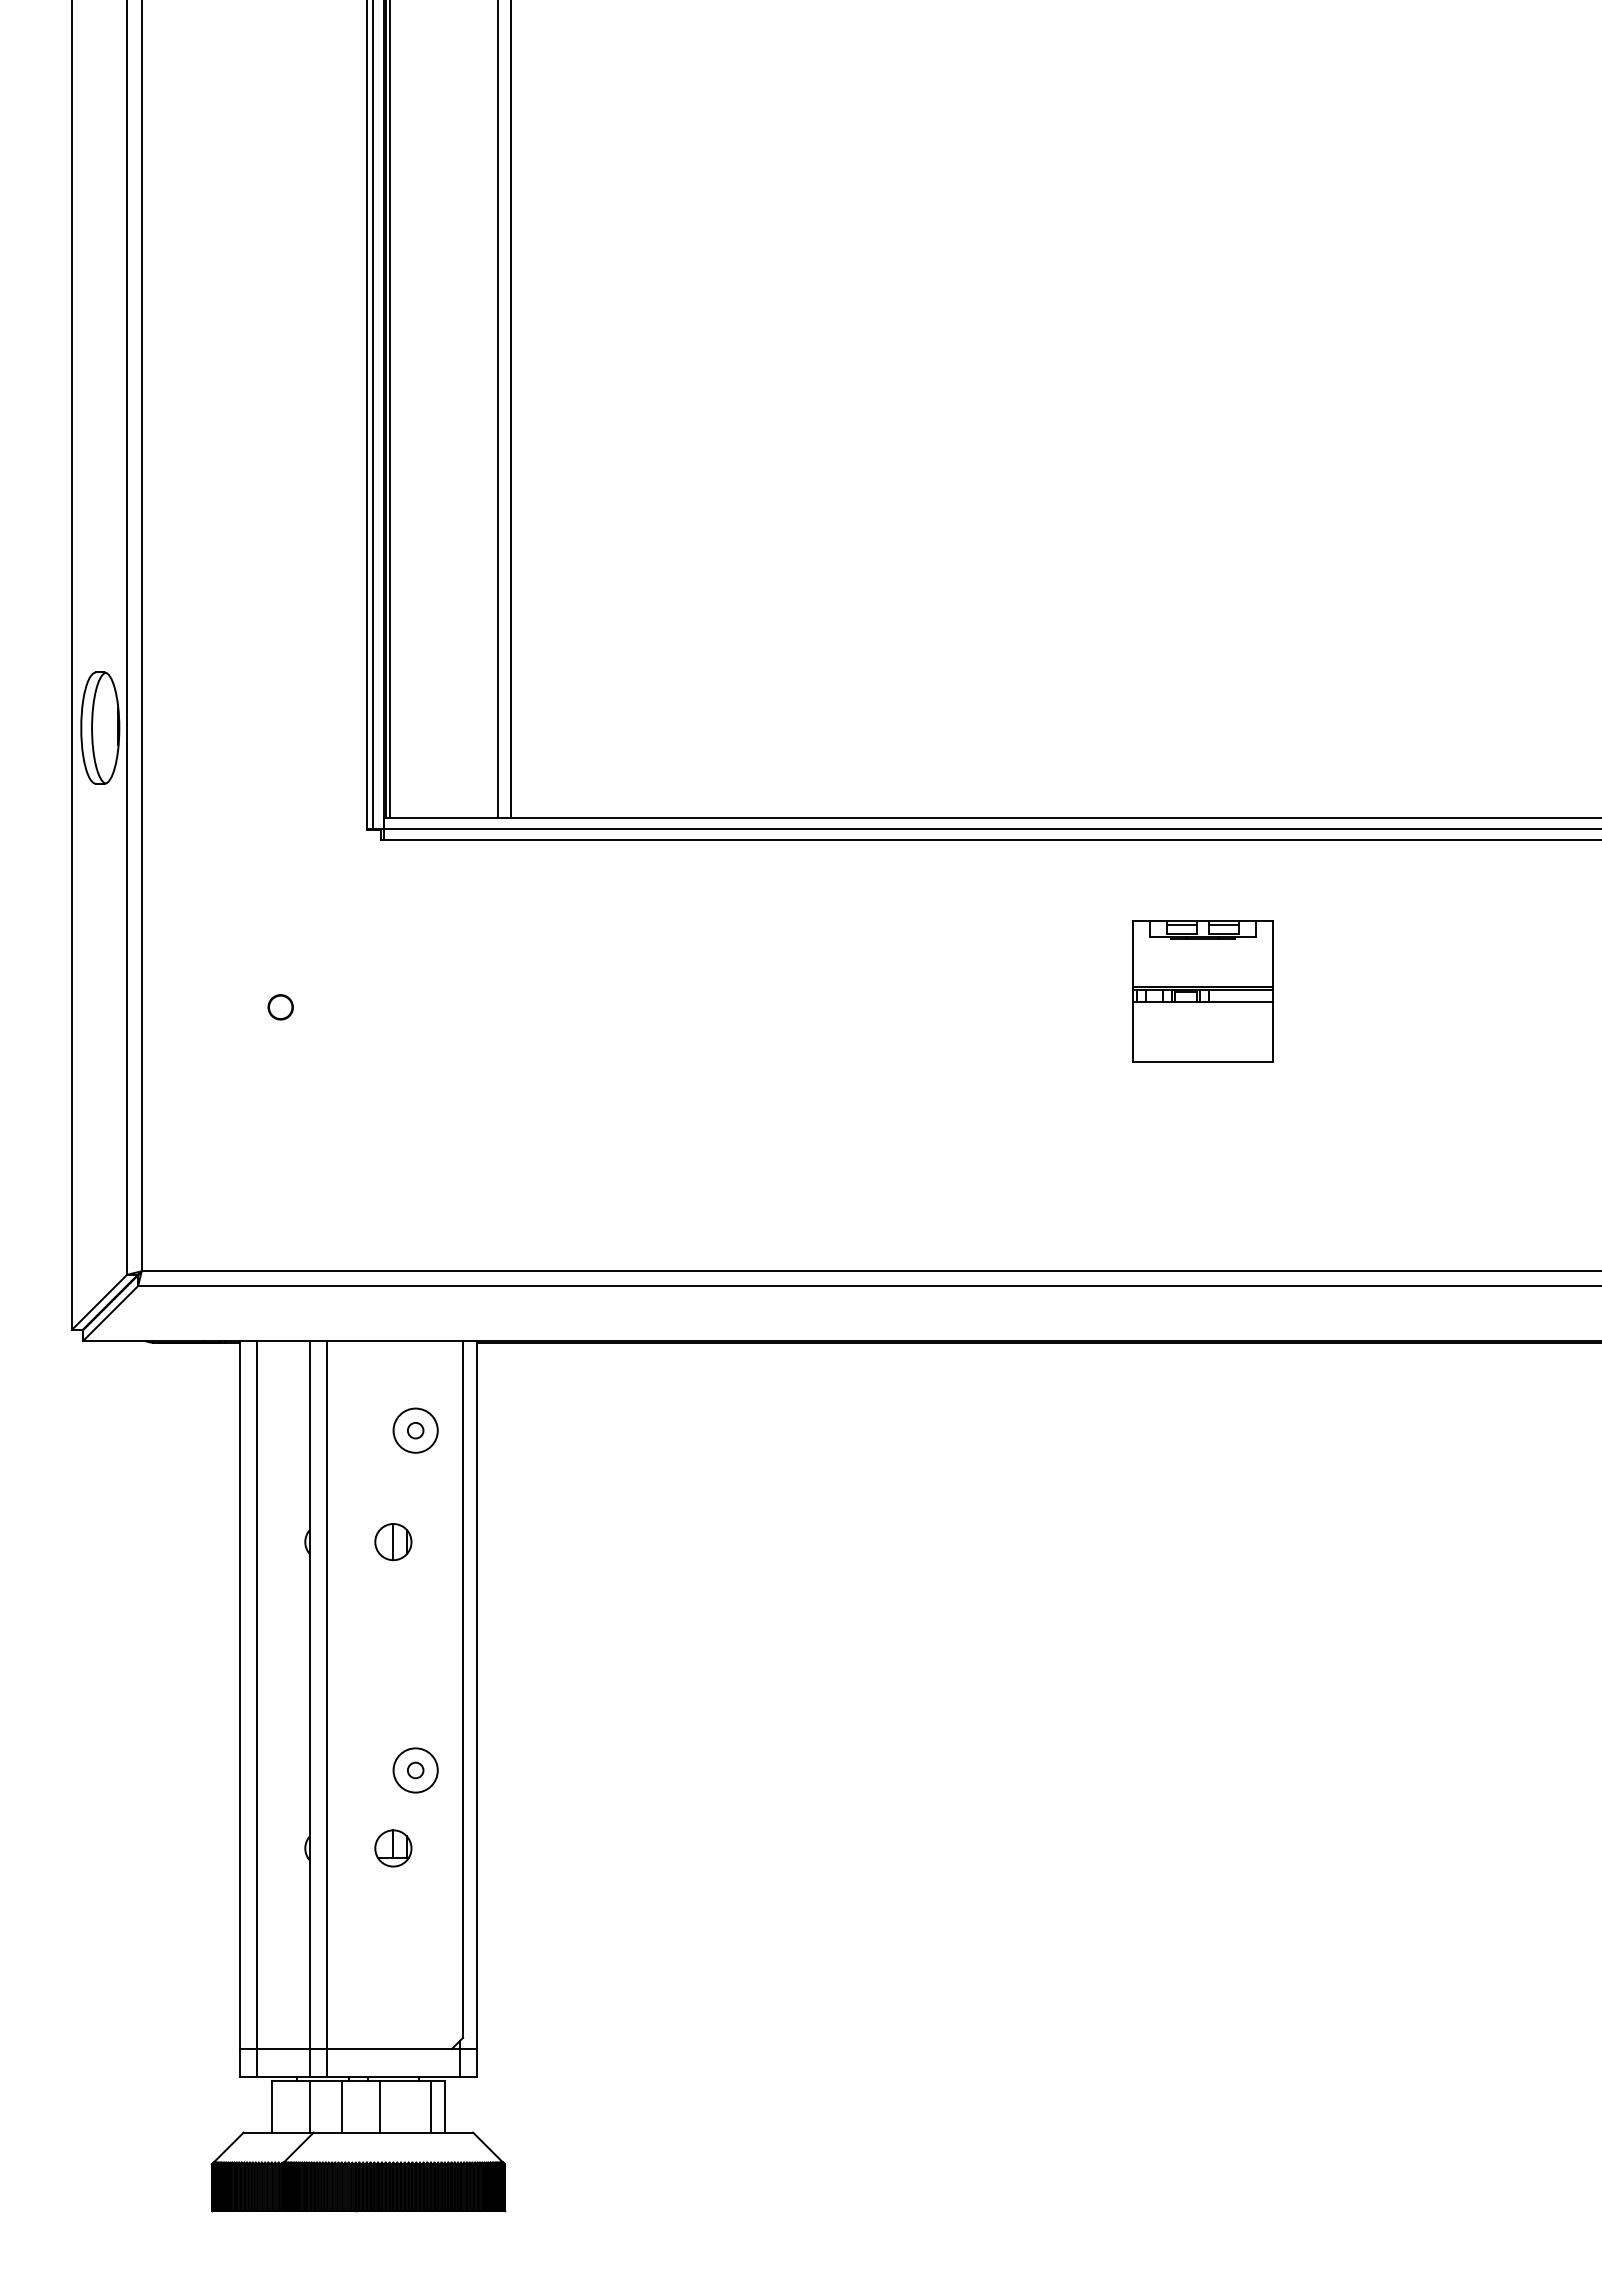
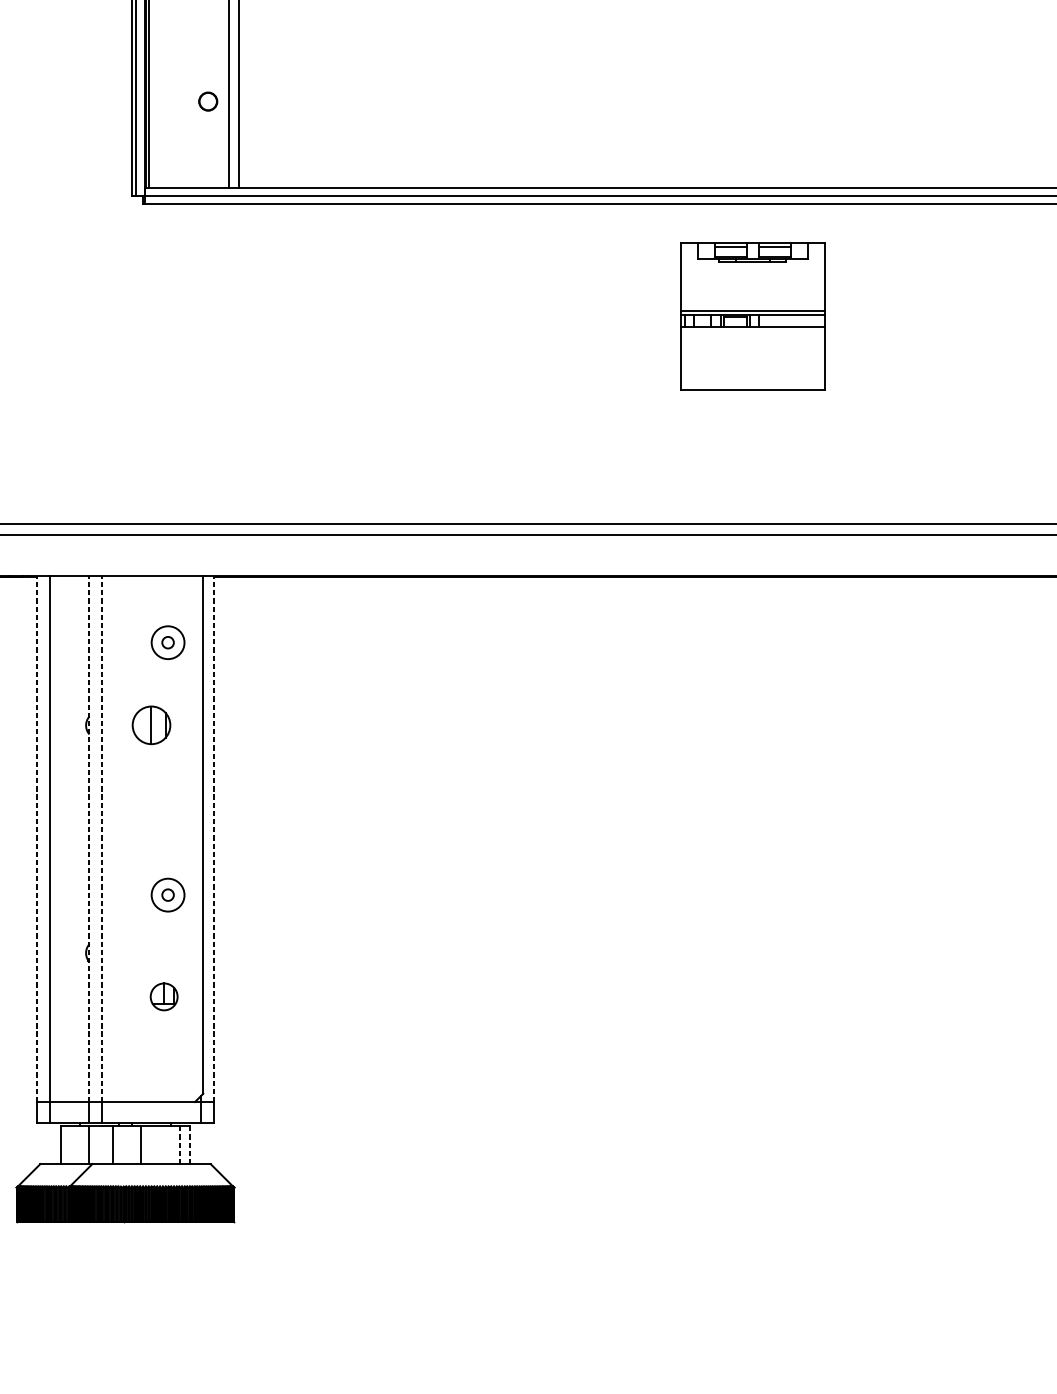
part: (1202, 991) -> (752, 316), size x1.4
circle: (280, 1007) -> (208, 101), moved
part: (393, 1542) -> (151, 725), size x1.4
line: (239, 1694) -> (37, 838), solid -> dashed
line: (309, 1694) -> (89, 838), solid -> dashed
line: (326, 1694) -> (101, 838), solid -> dashed
line: (476, 1694) -> (213, 838), solid -> dashed
part: (393, 1848) -> (164, 996), moved
line: (431, 2106) -> (179, 1144), solid -> dashed
line: (445, 2106) -> (190, 1144), solid -> dashed

